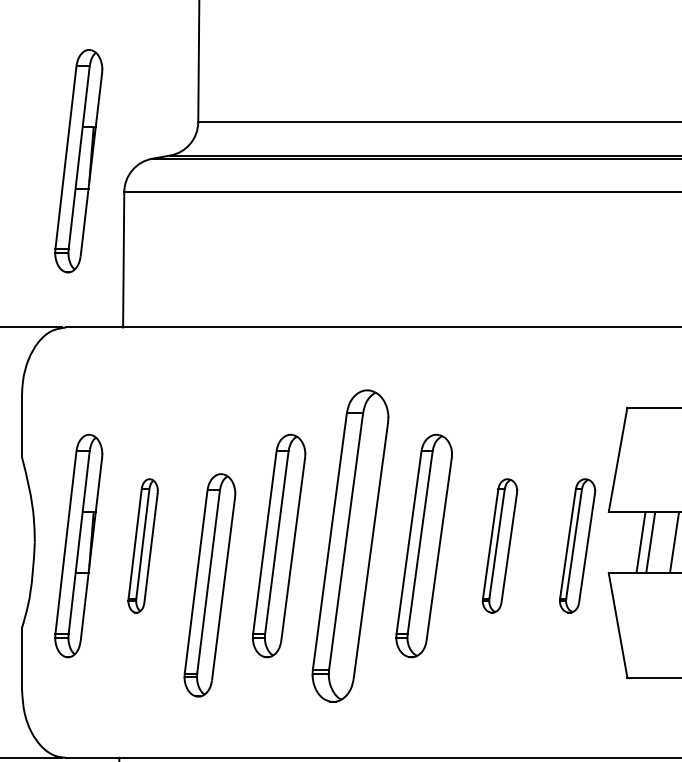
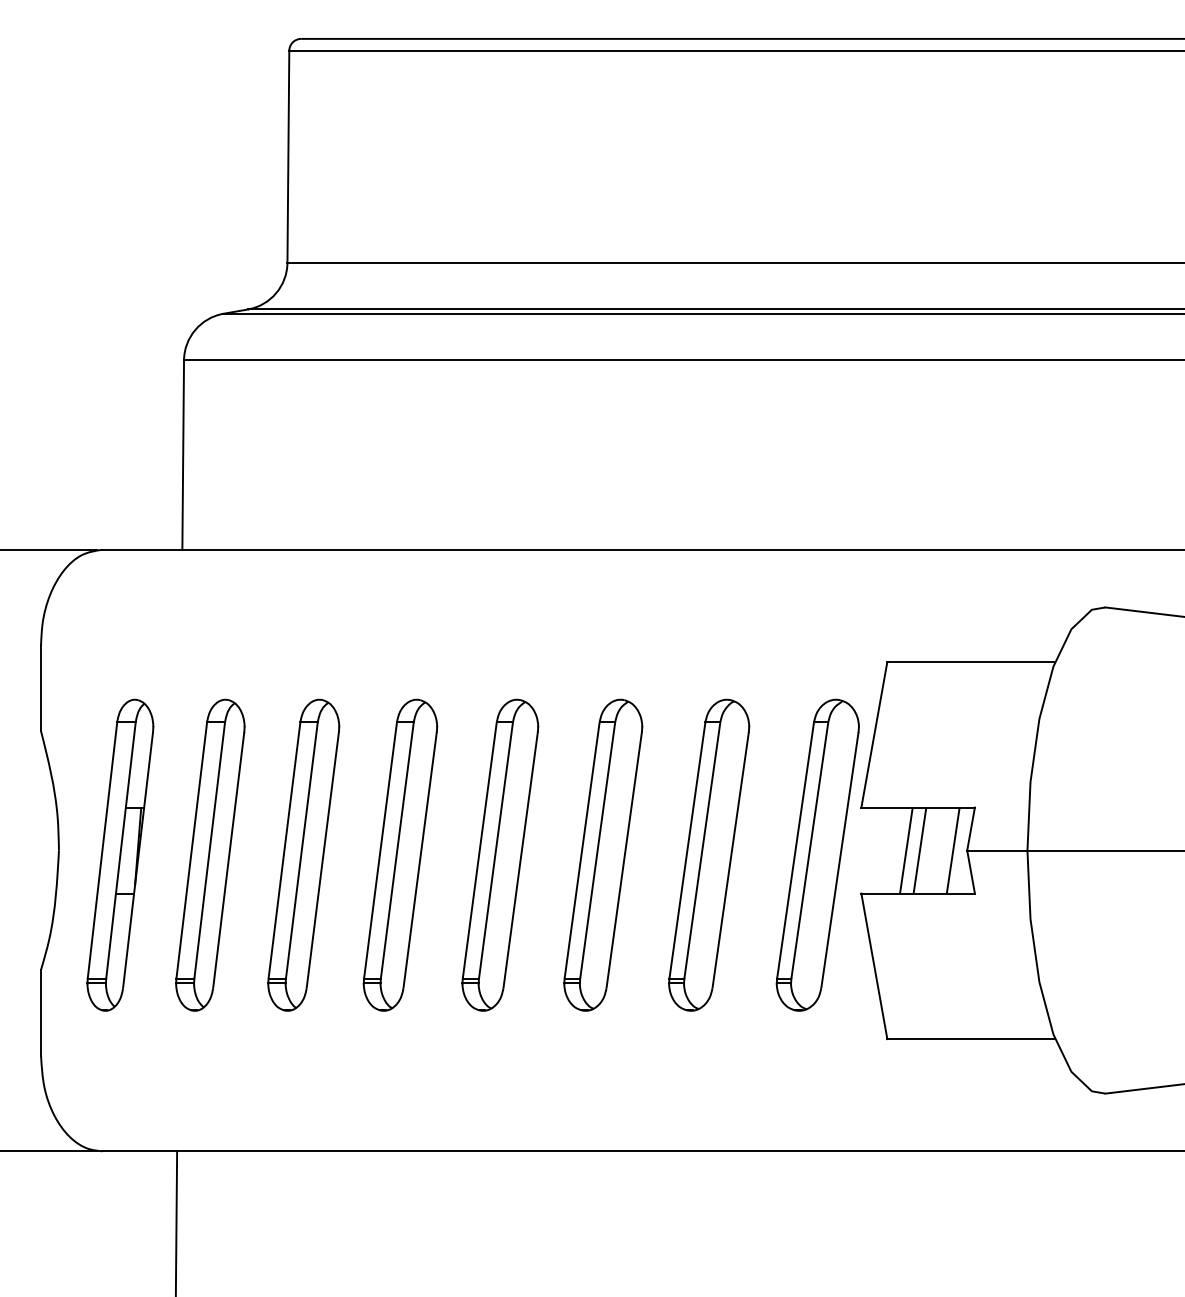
part: (78, 160) -> (120, 316), removed
part: (143, 545) -> (210, 854), size x1.67
part: (350, 545) -> (500, 854), size x0.71
part: (500, 545) -> (709, 854), size x1.67
part: (577, 545) -> (817, 854), size x1.67
part: (209, 584) -> (303, 854), moved

